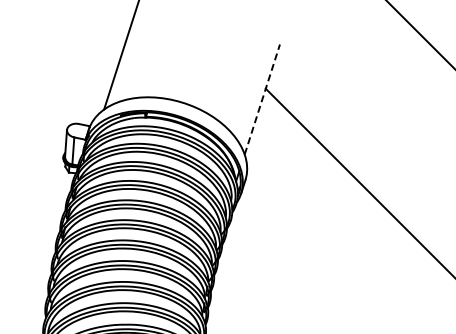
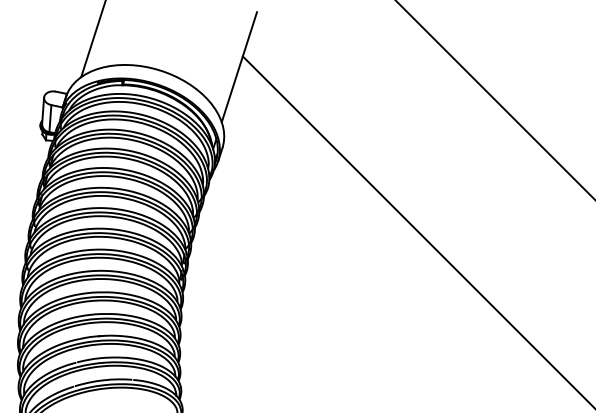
line: (262, 99) -> (239, 67), dashed -> solid

